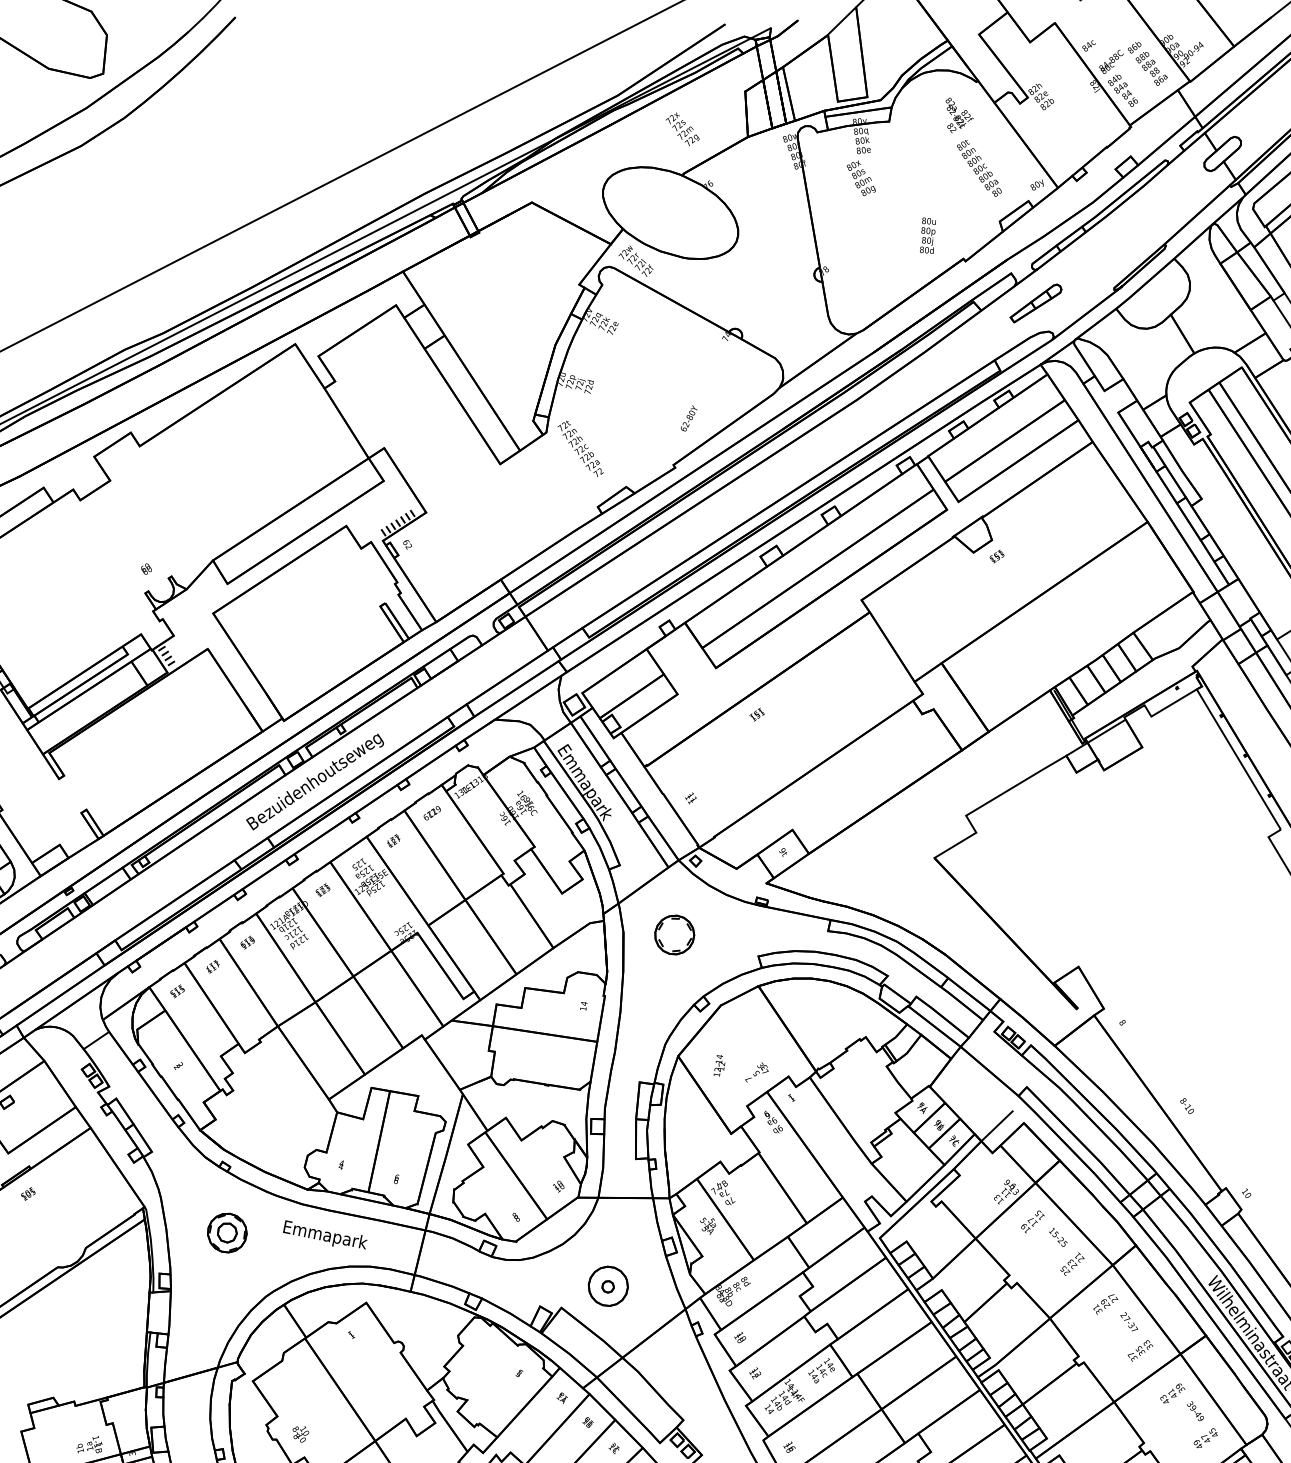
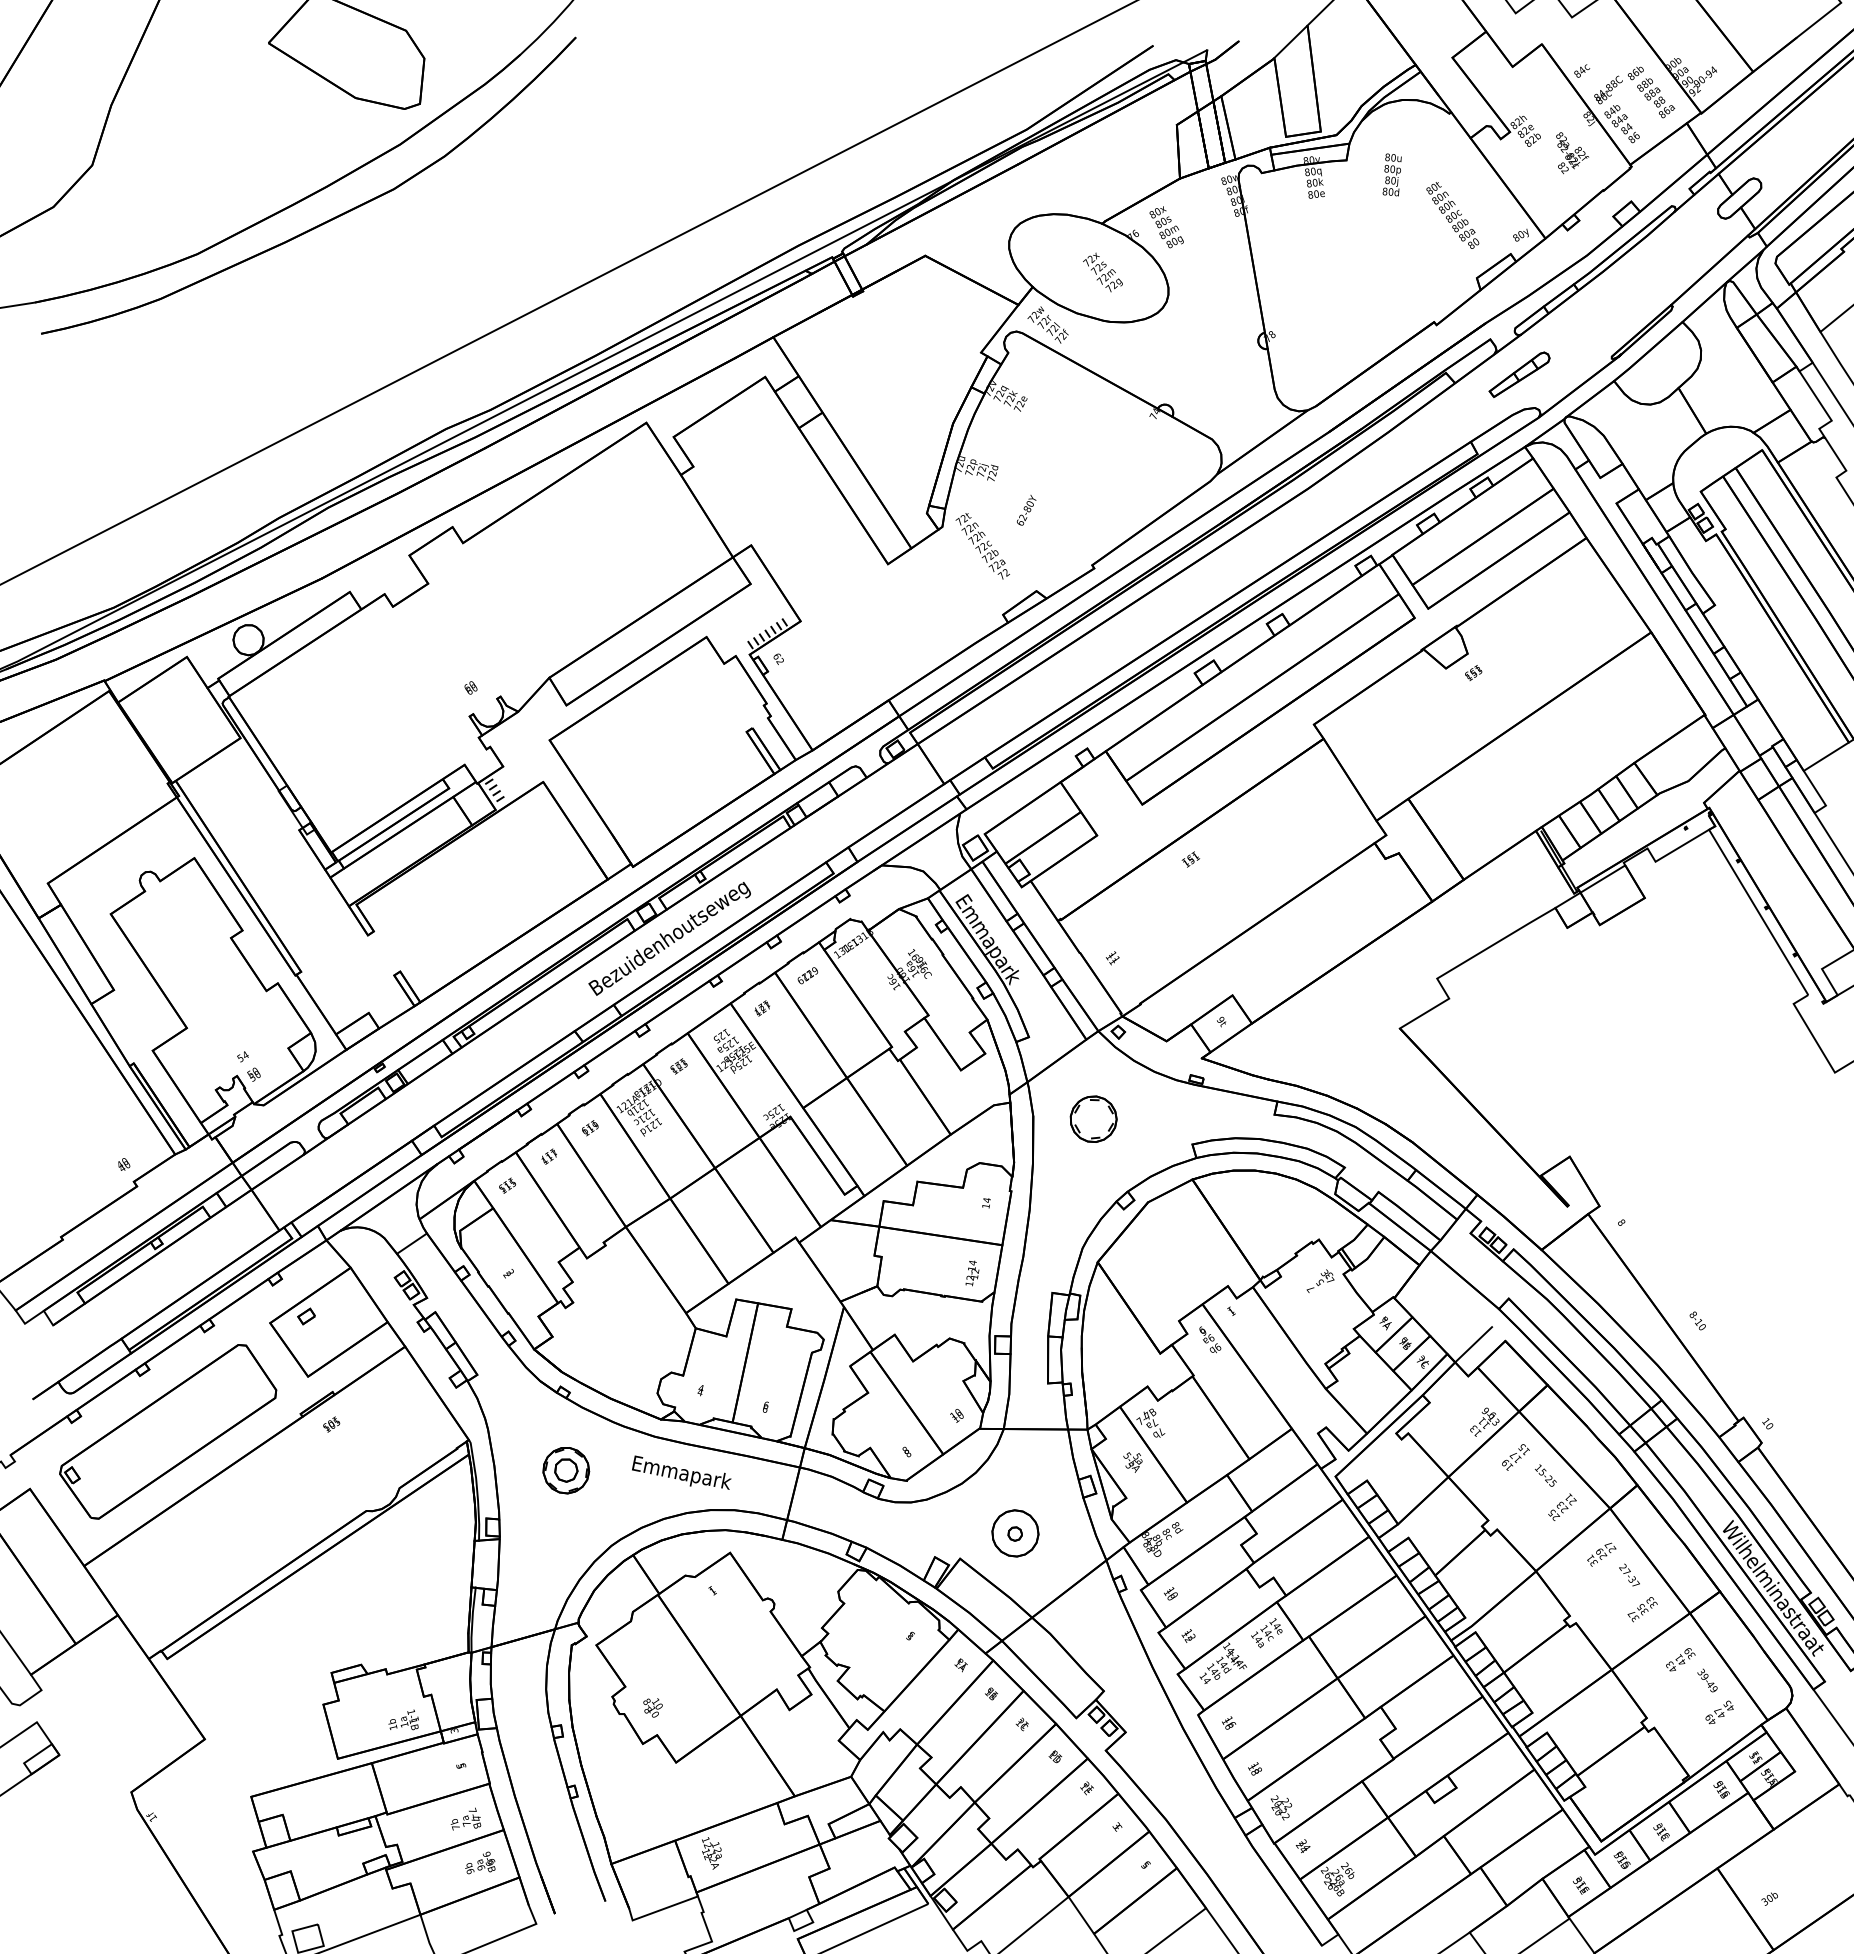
text: (959, 115) -> (1572, 153), moved
text: (682, 129) -> (1102, 272), moved
text: (861, 178) -> (1166, 227), moved
text: (927, 235) -> (1391, 174), moved
text: (688, 418) -> (1026, 510), moved
text: (719, 1065) -> (972, 1273), moved
text: (756, 1071) -> (1320, 1280), moved

